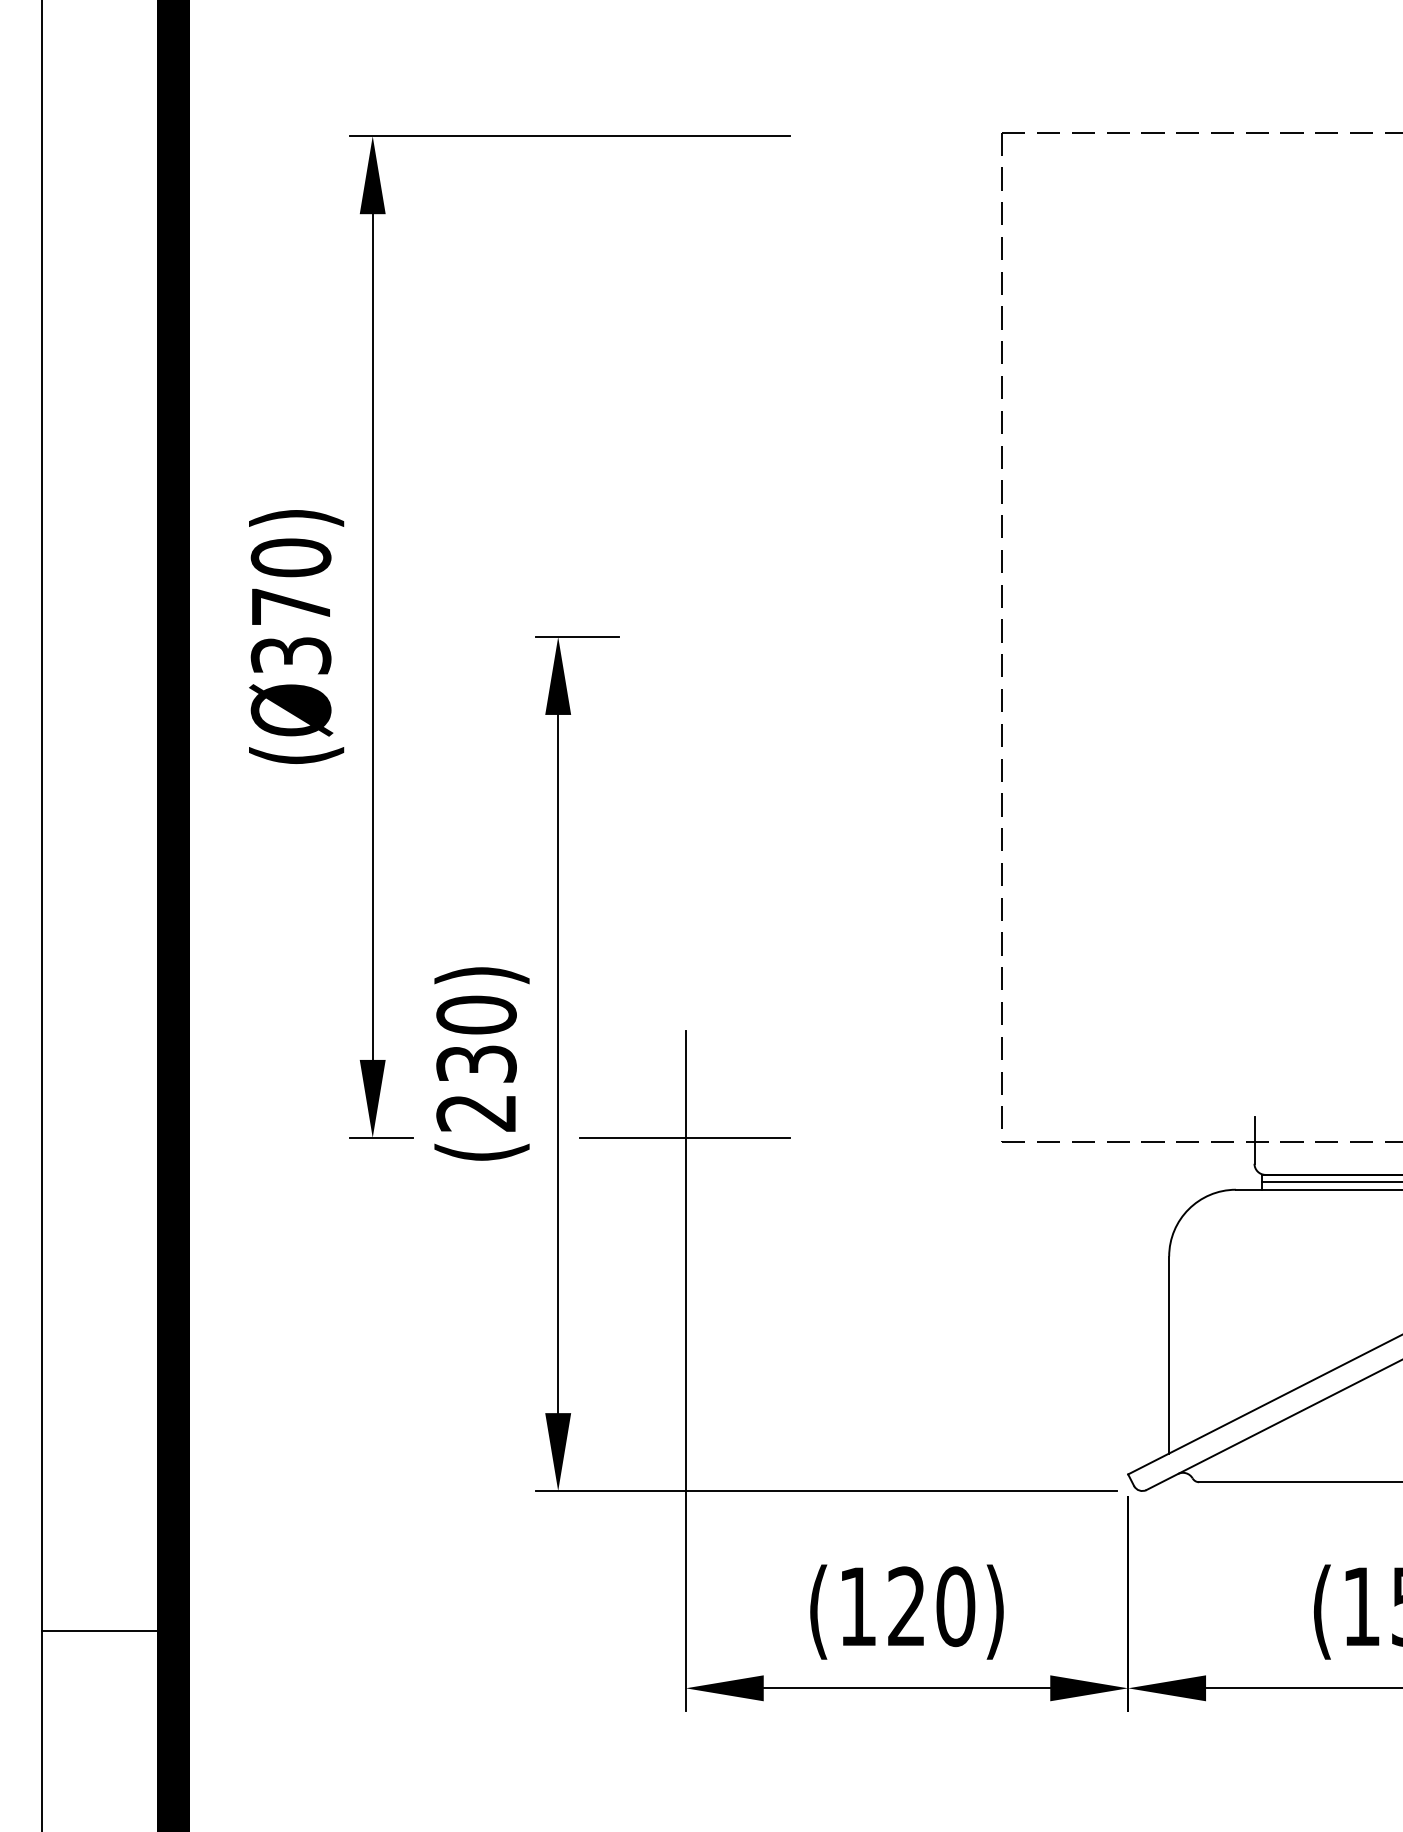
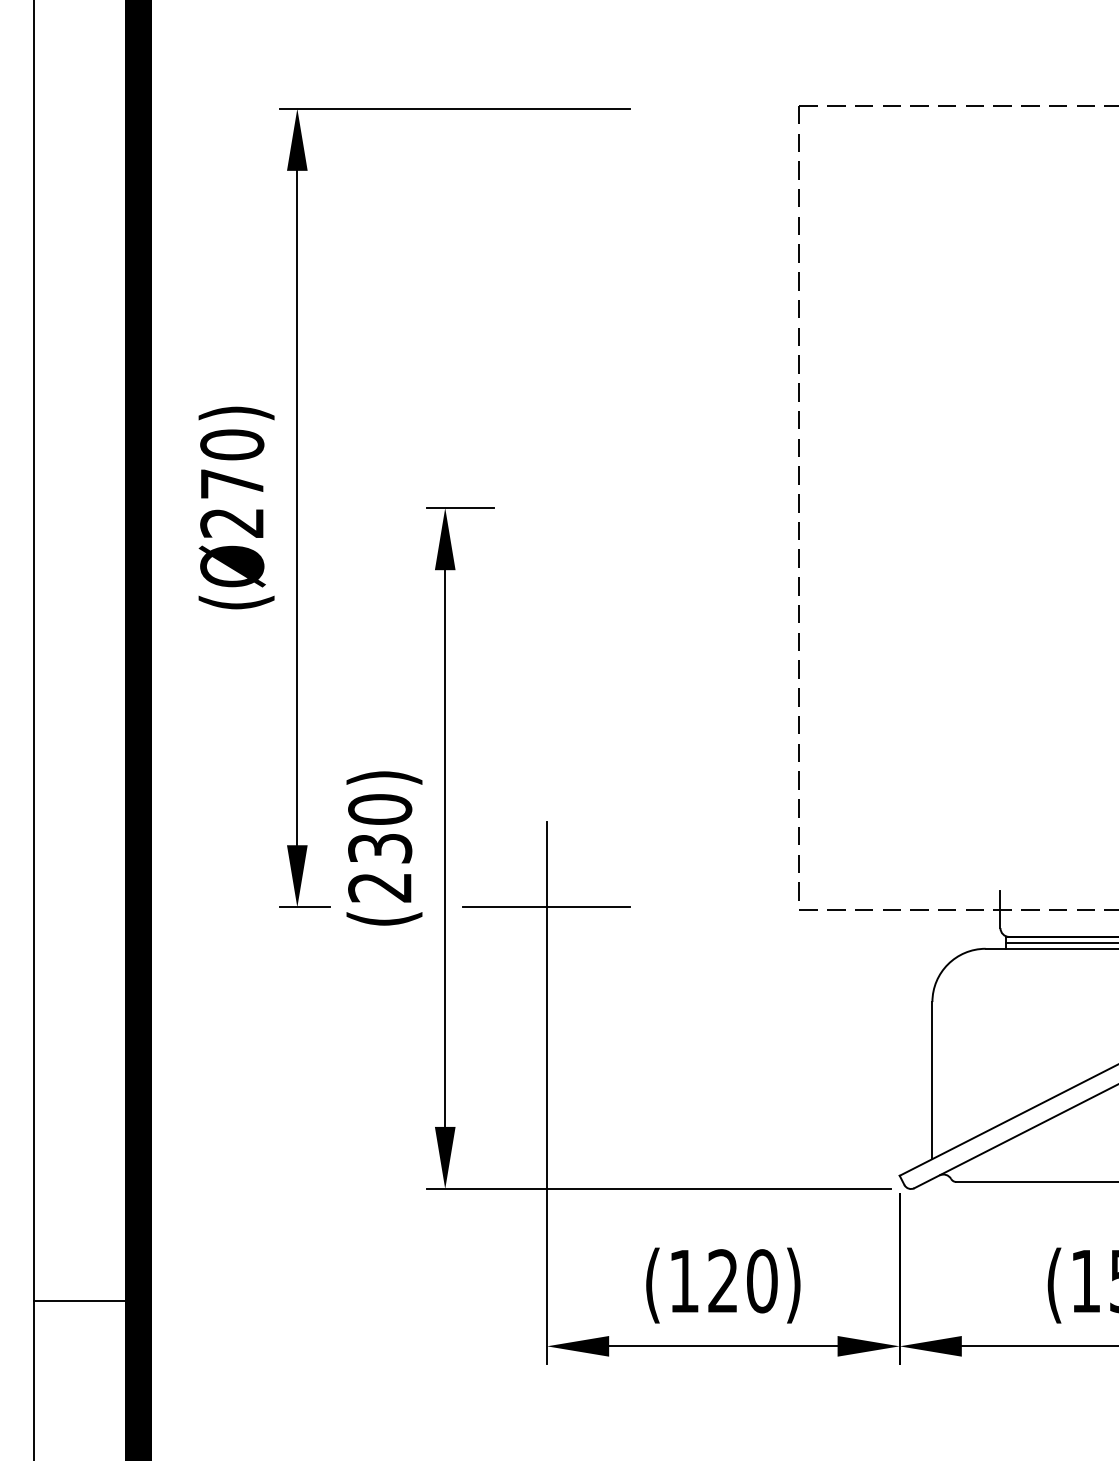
text: (290, 655) -> (231, 522), (Ø370) -> (Ø270)

